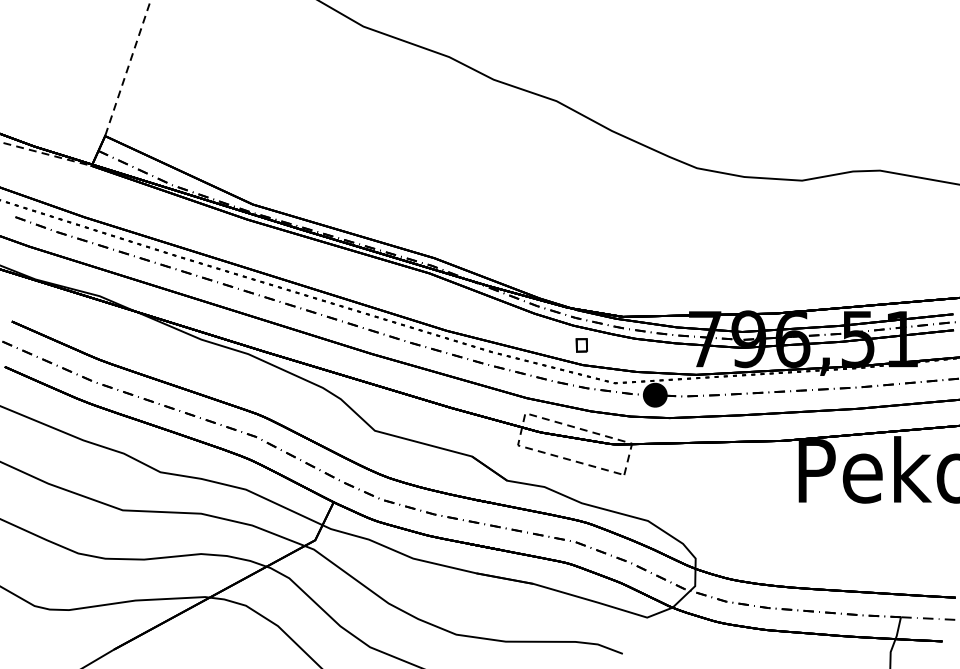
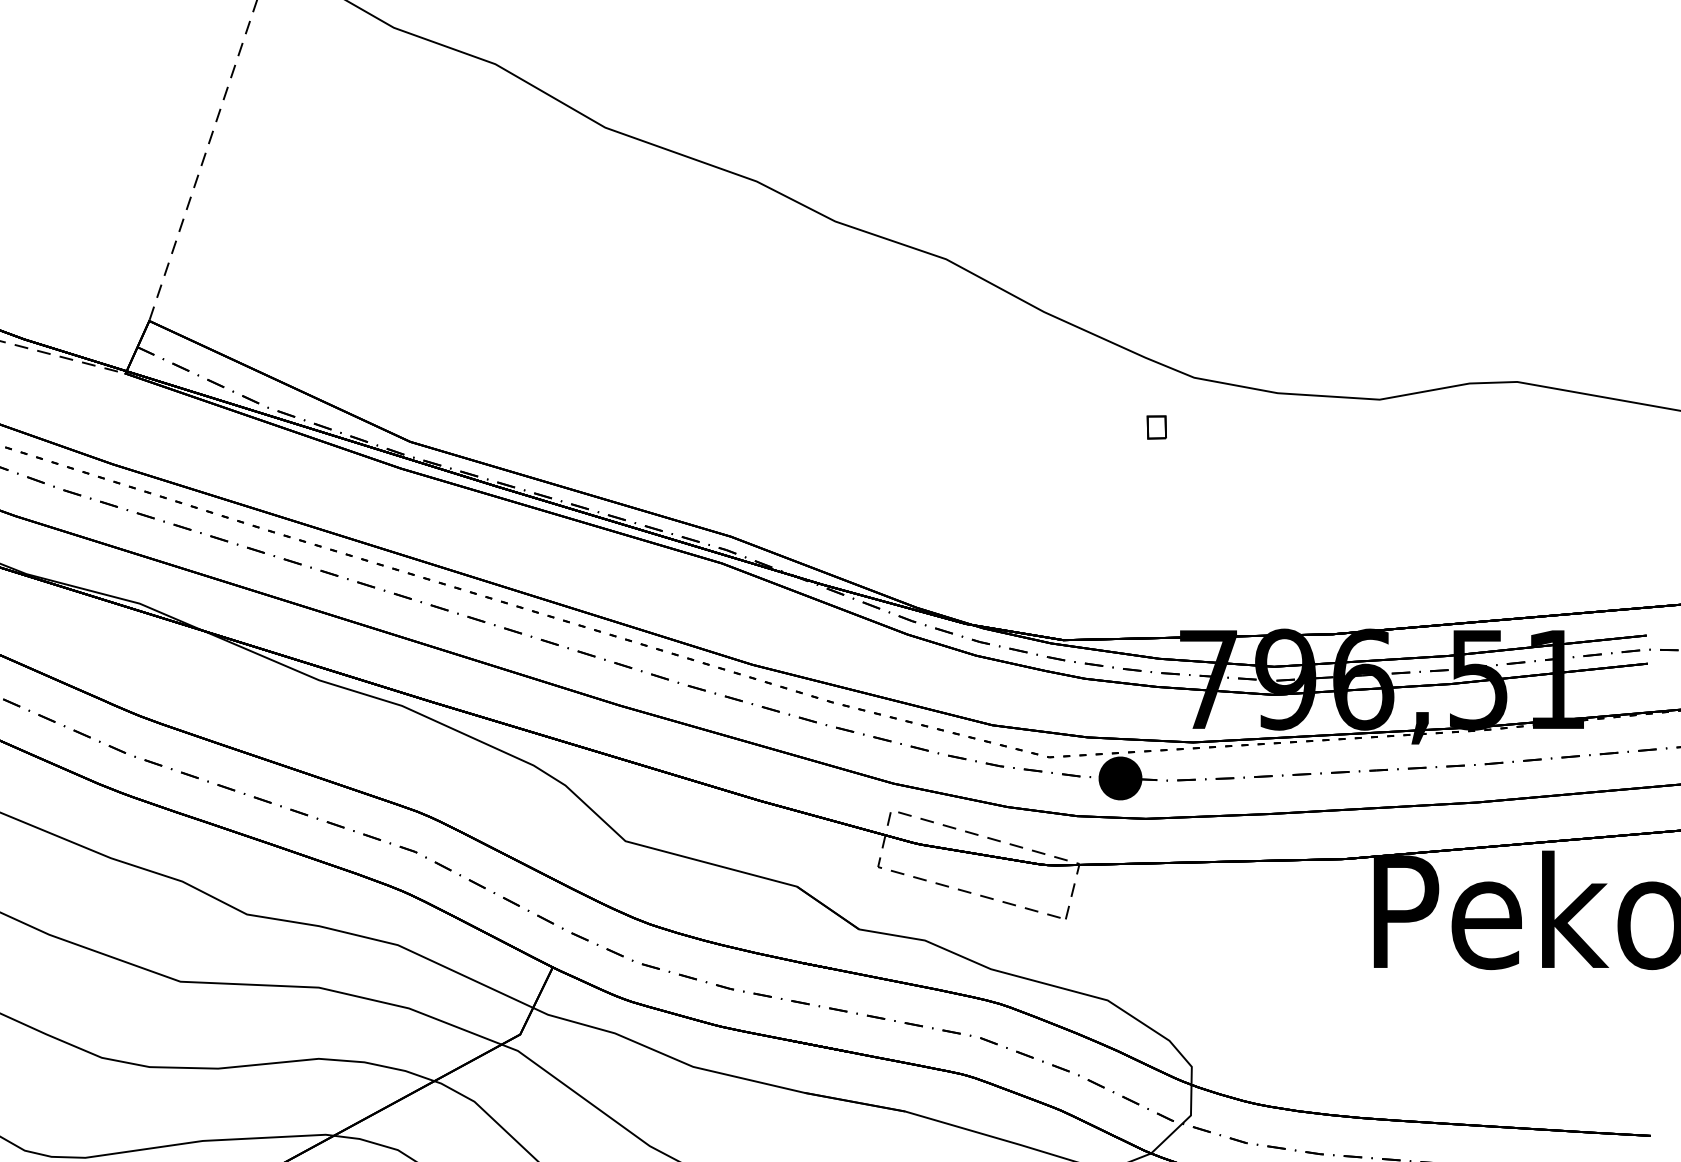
part: (581, 345) -> (1156, 427), moved

